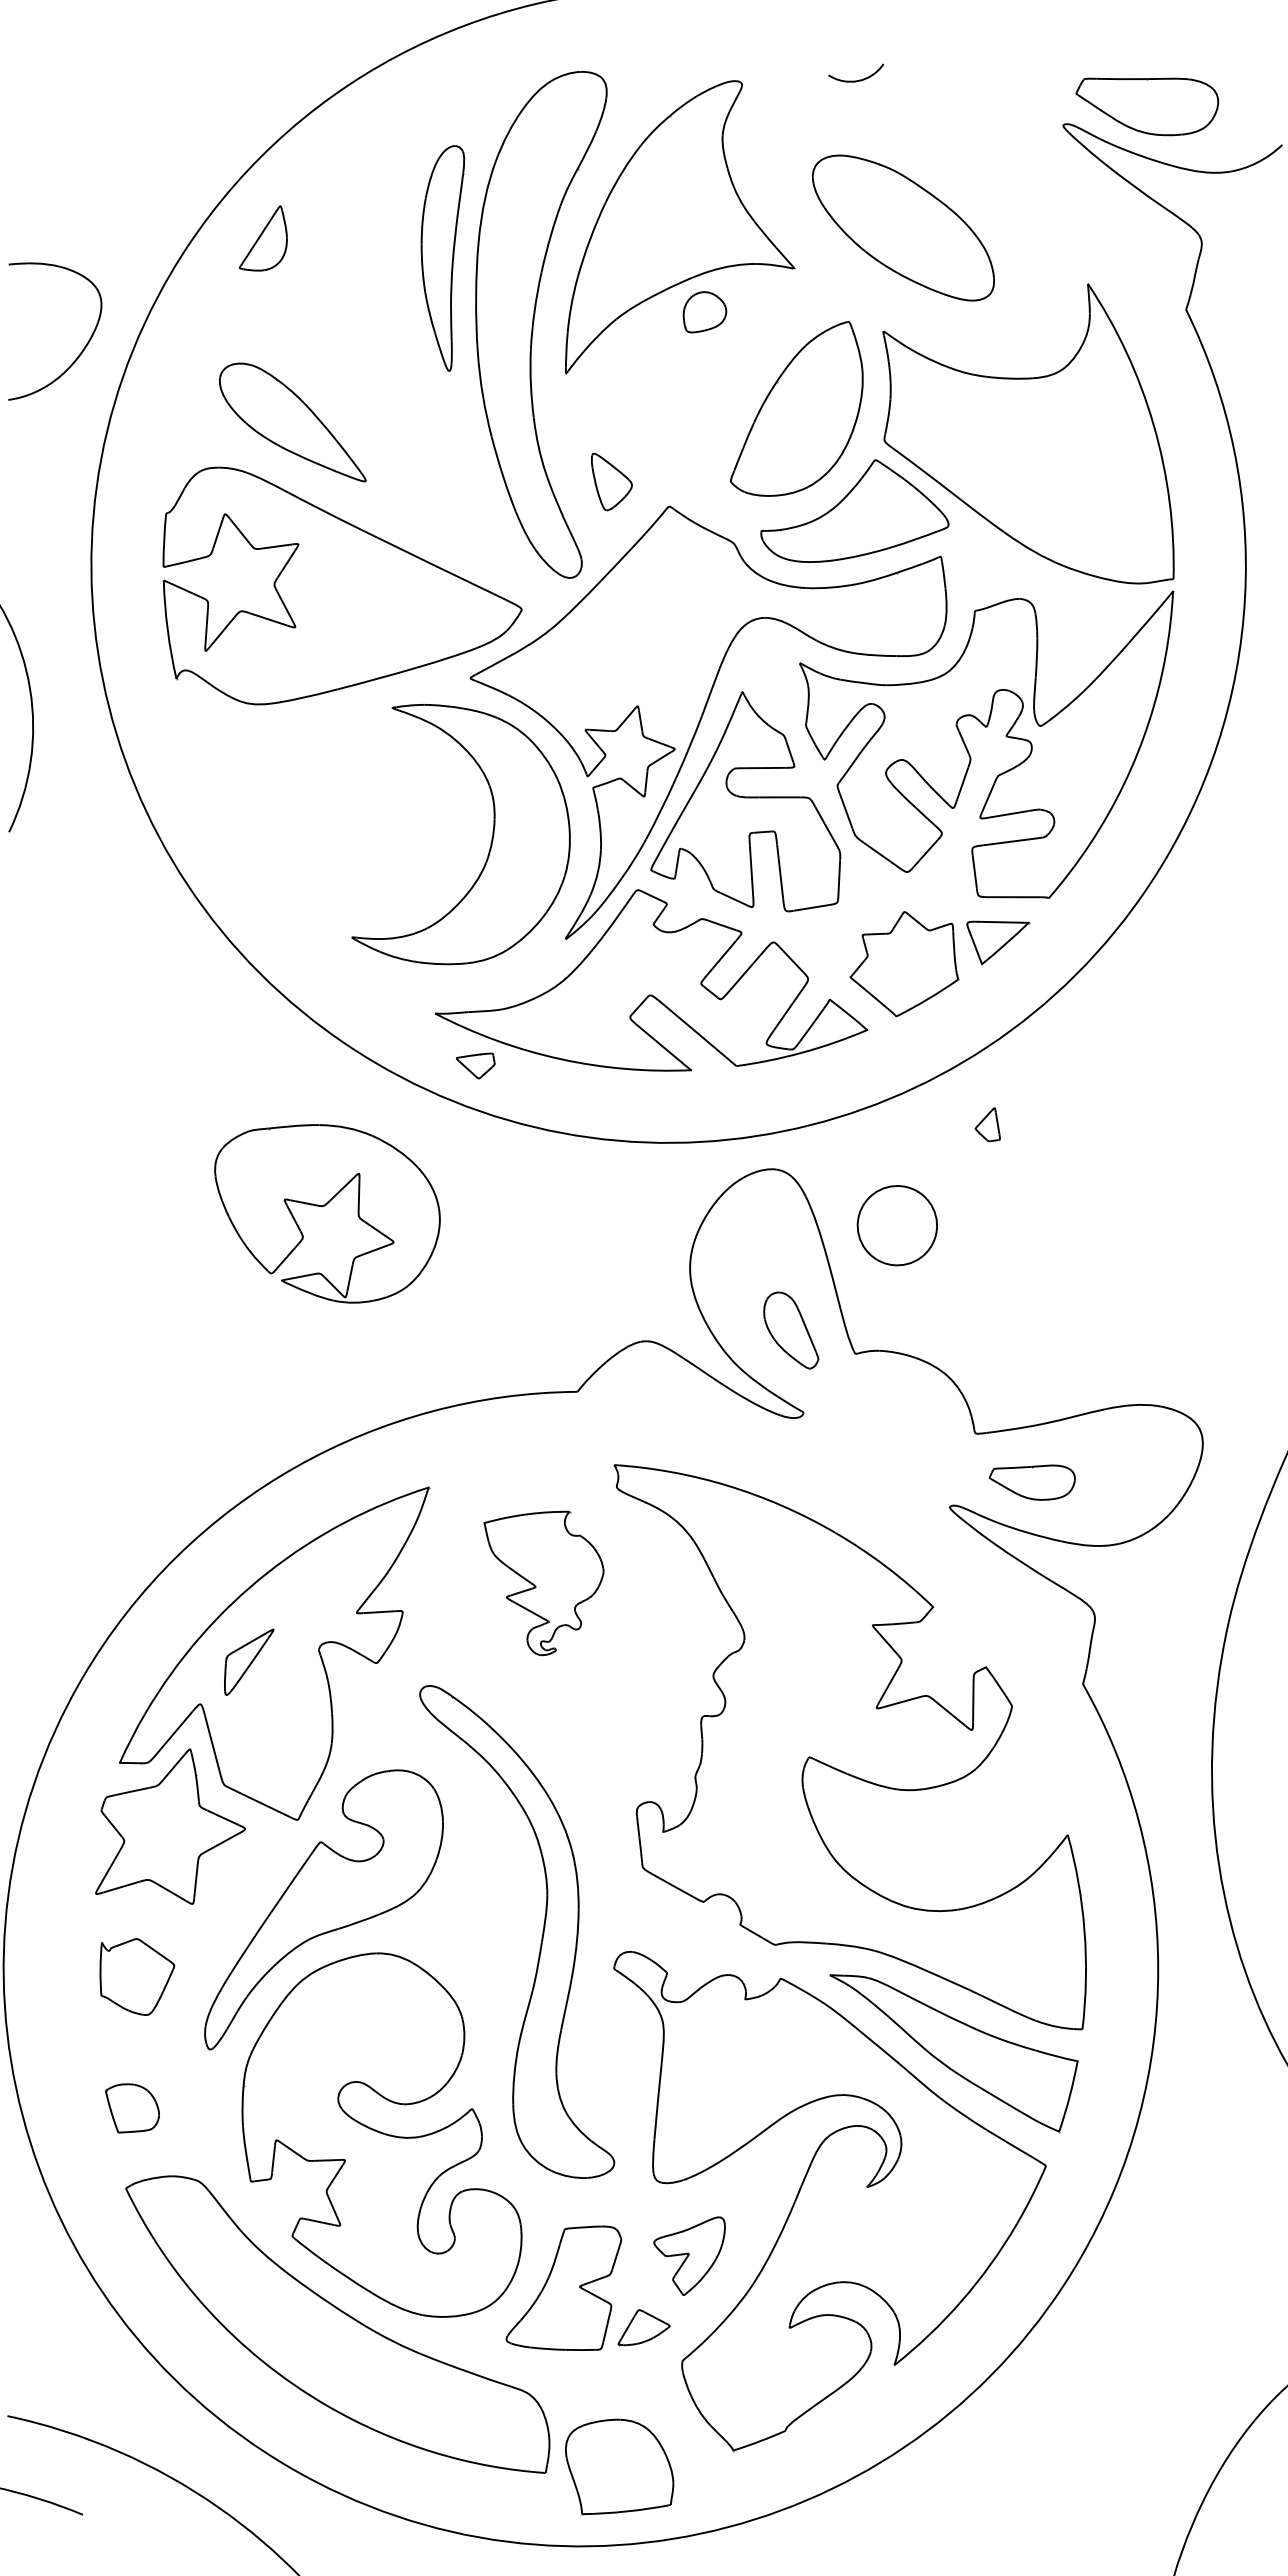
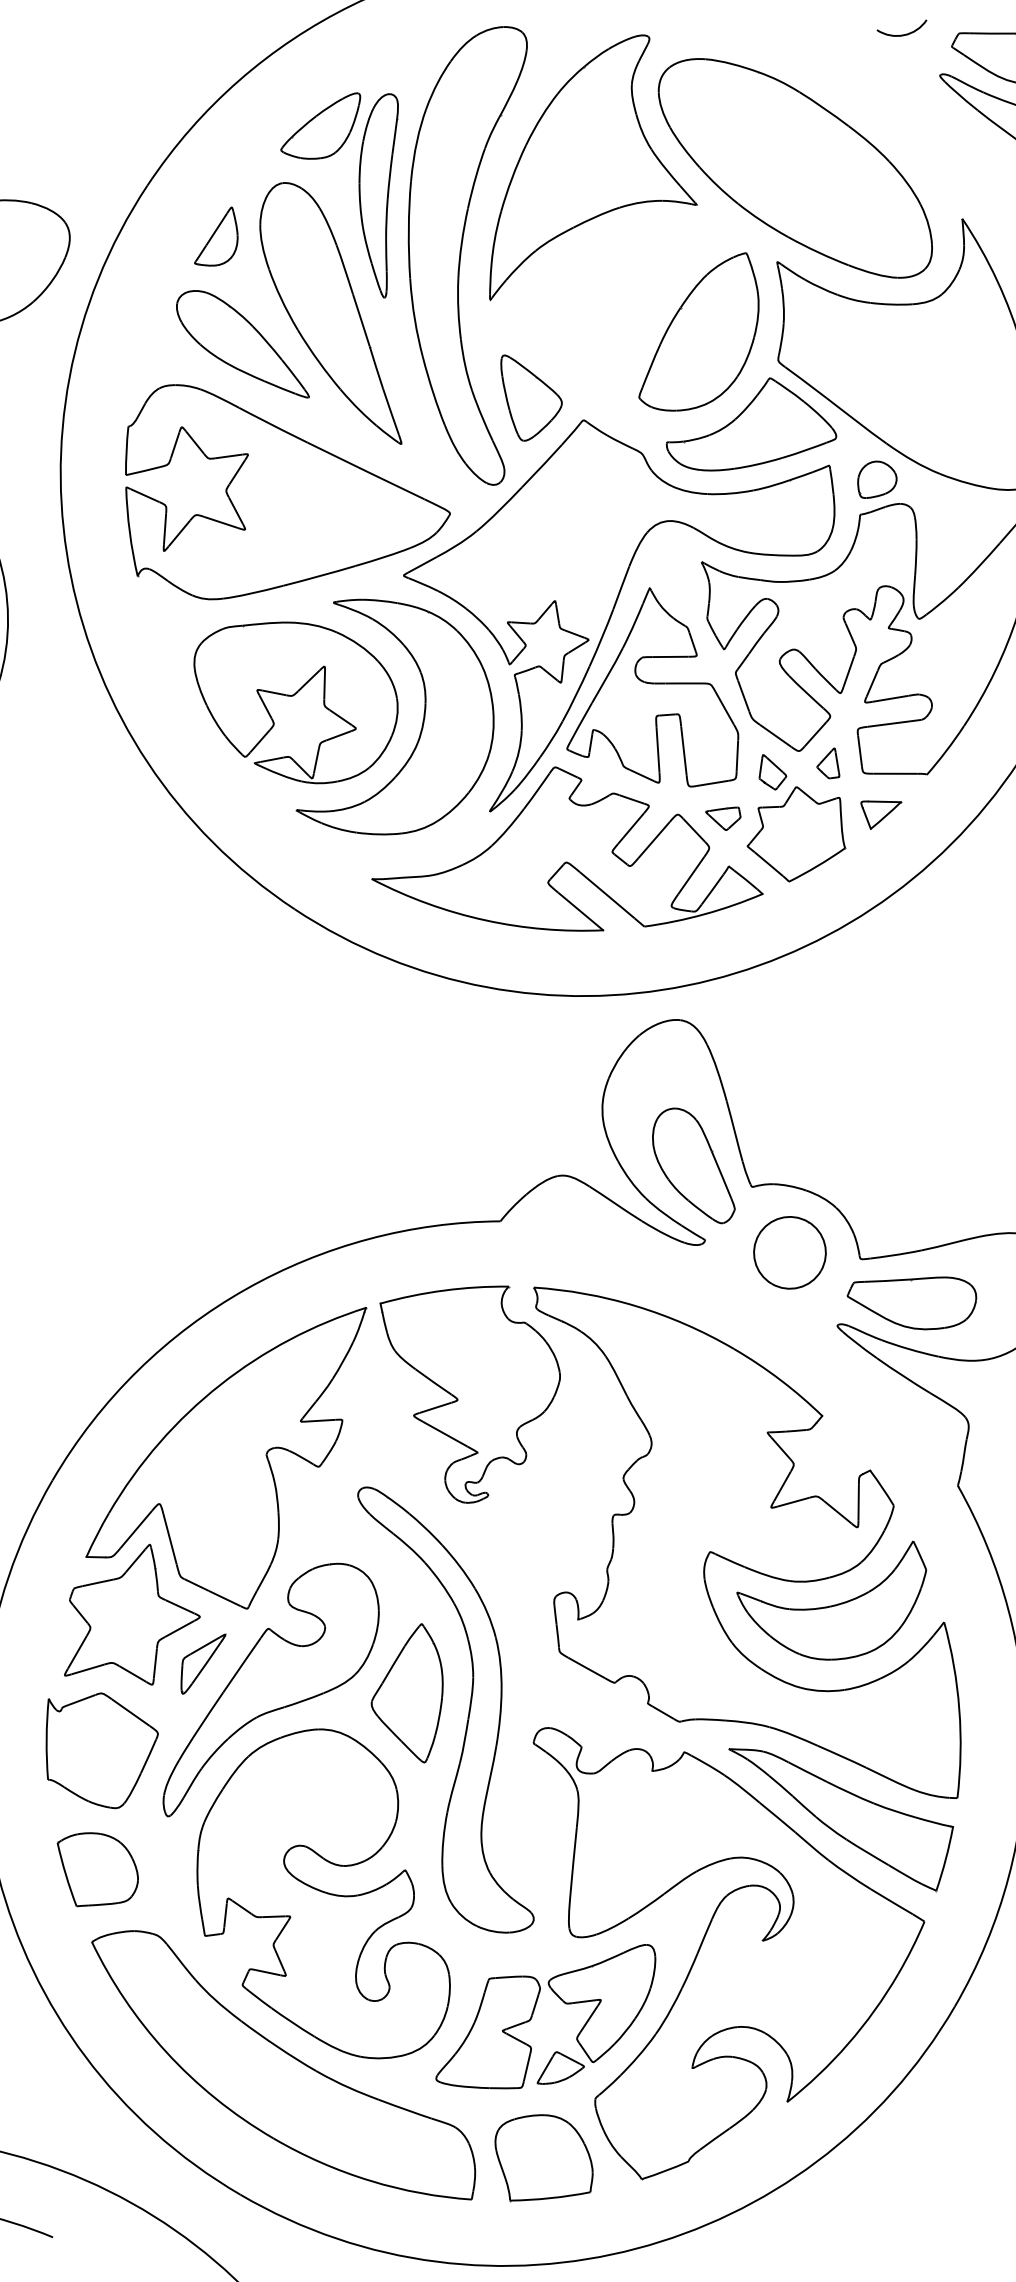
curve: (859, 79) -> (904, 33), moved
part: (378, 181) -> (320, 126), added
part: (903, 227) -> (795, 167), size x1.67
part: (262, 238) -> (215, 236), moved
part: (704, 312) -> (876, 479), moved
part: (389, 388) -> (330, 313), added
part: (611, 481) -> (531, 397), size x1.67
part: (878, 895) -> (772, 772), added
part: (998, 942) -> (881, 814), size x0.71
part: (475, 1065) -> (723, 818), moved
part: (987, 1124) -> (828, 763), moved
part: (325, 1206) -> (294, 696), moved
part: (896, 1225) -> (789, 1252), moved
part: (791, 1330) -> (694, 1165), size x1.67
part: (1032, 1482) -> (912, 1303), size x1.67
part: (543, 1583) -> (469, 1394), size x1.67
part: (249, 1661) -> (203, 1663), moved
part: (943, 1811) -> (831, 1601), added
part: (474, 1913) -> (407, 1693), added
part: (137, 1976) -> (102, 1750), size x1.67
part: (132, 2108) -> (97, 1869), size x1.67
part: (689, 2255) -> (601, 2002), size x1.67
part: (619, 2466) -> (543, 2157), moved

